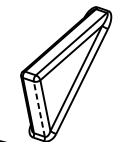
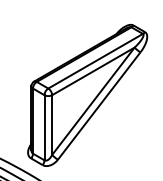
line: (39, 109) -> (44, 127), dashed -> solid

